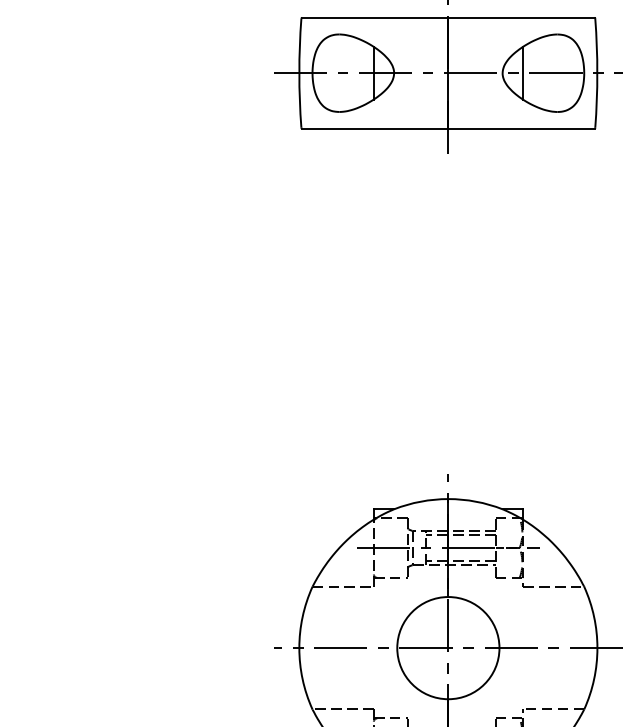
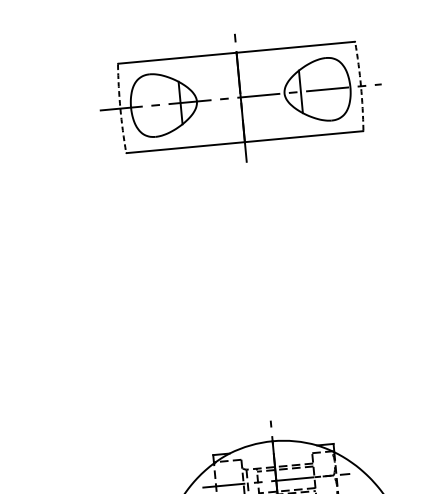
arc: (299, 73) -> (120, 108), solid -> dashed
arc: (597, 73) -> (361, 86), solid -> dashed

